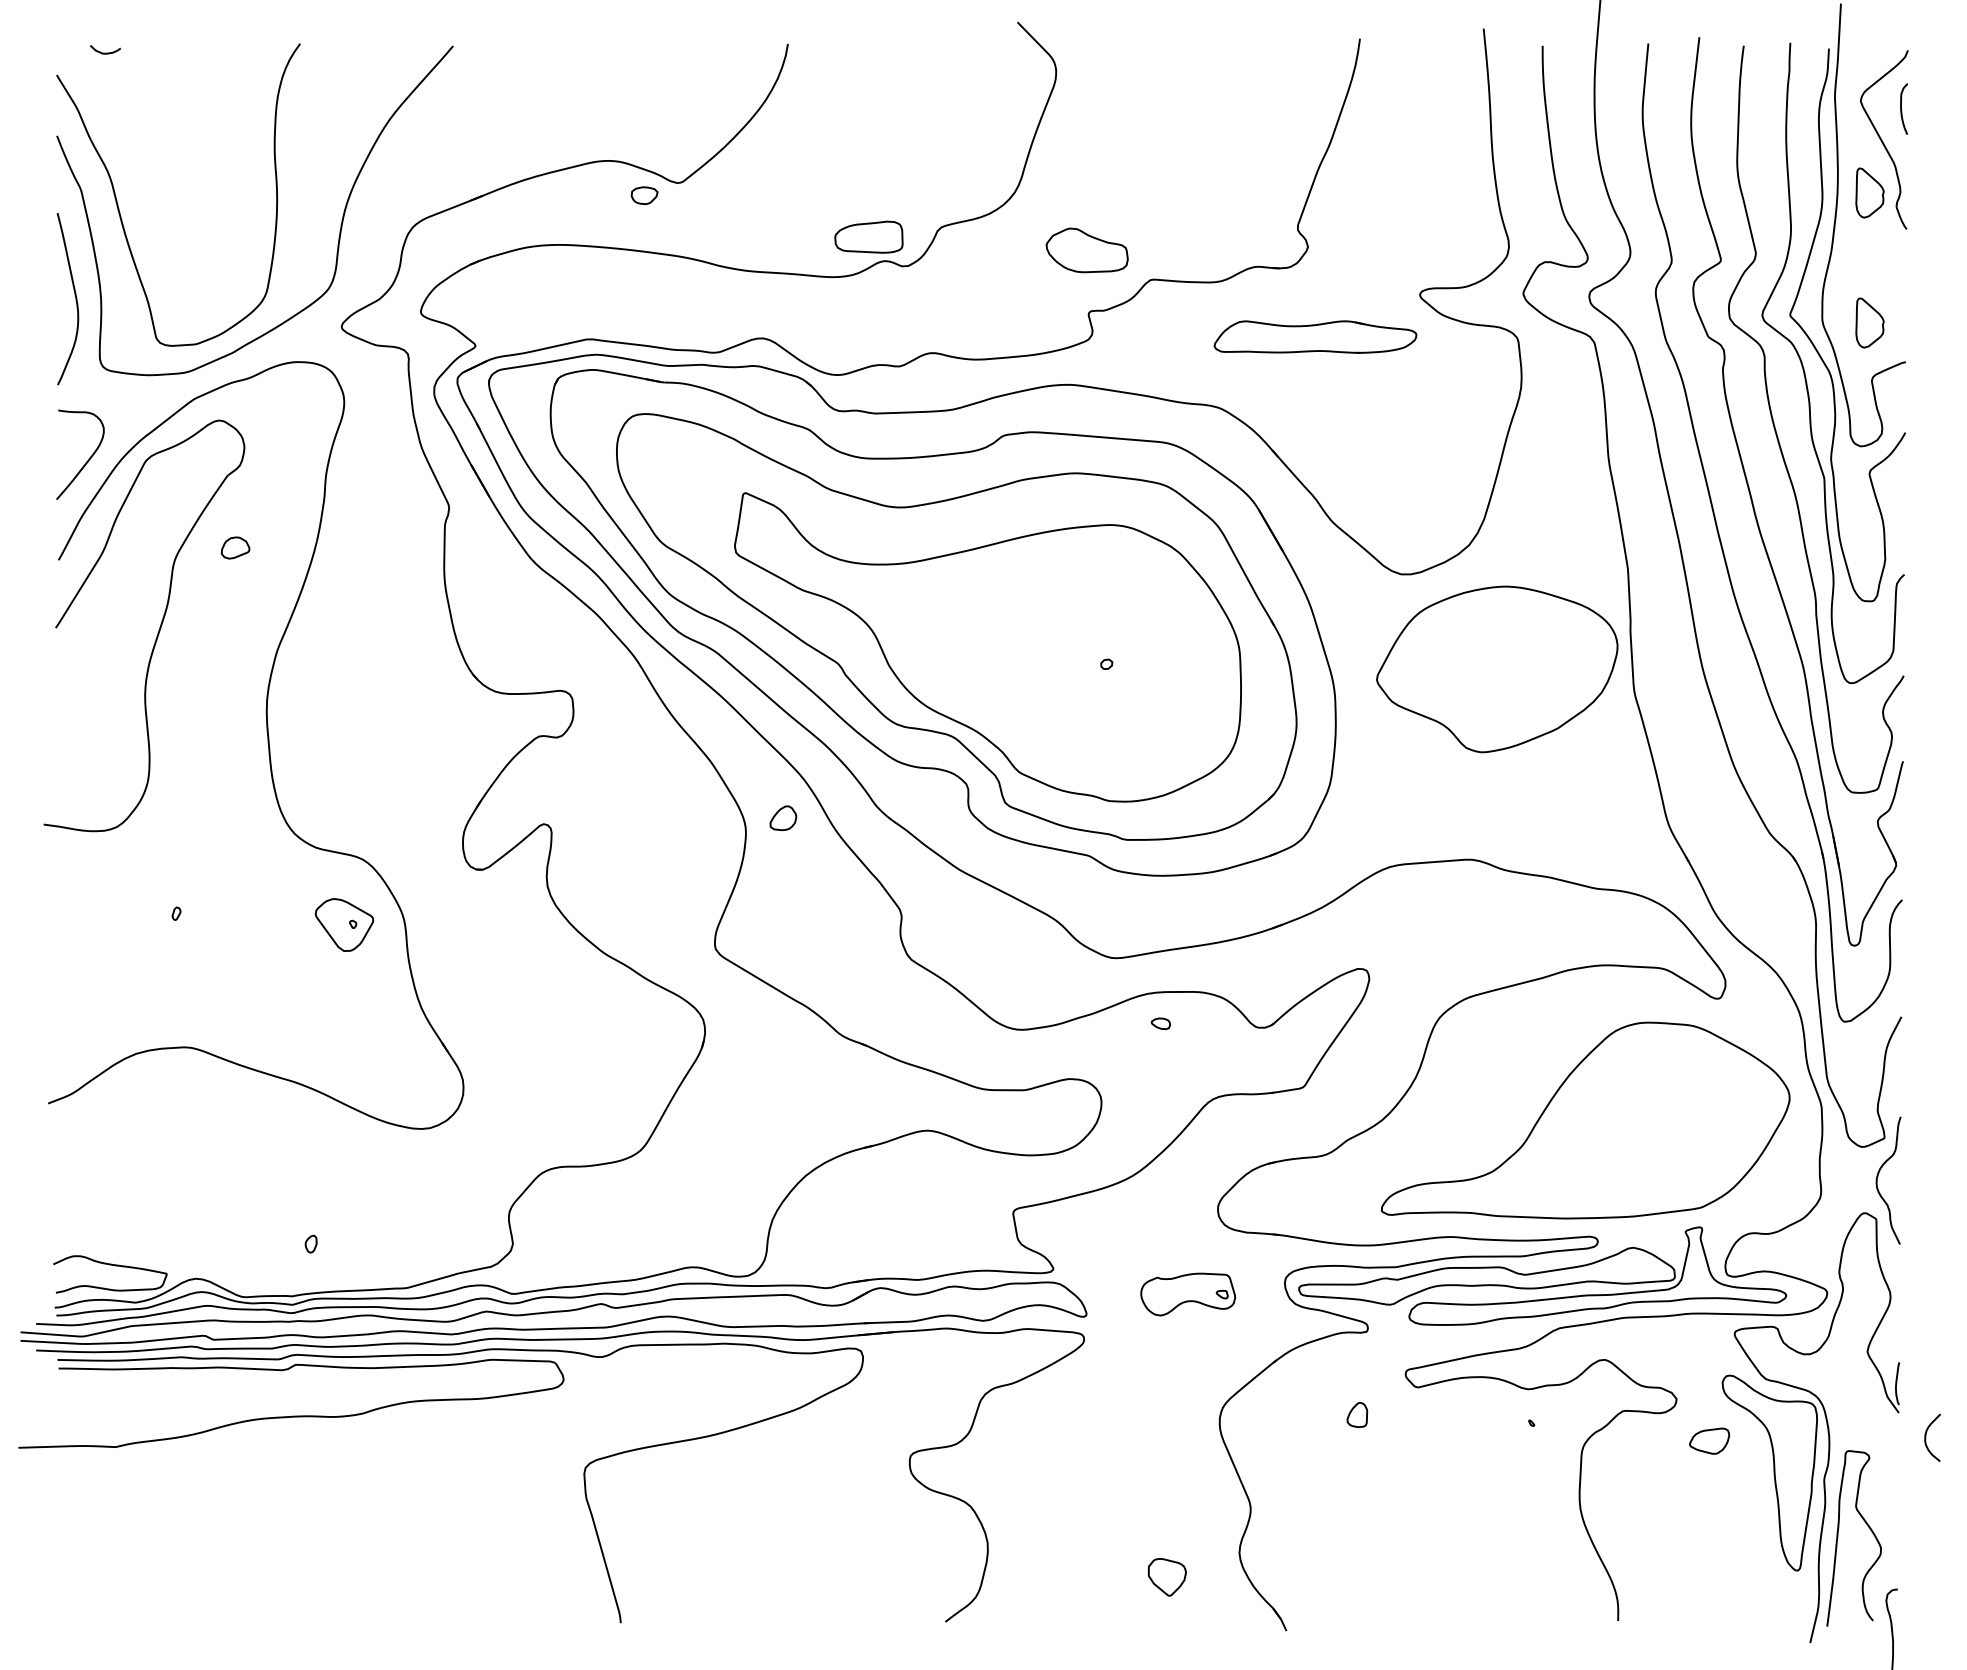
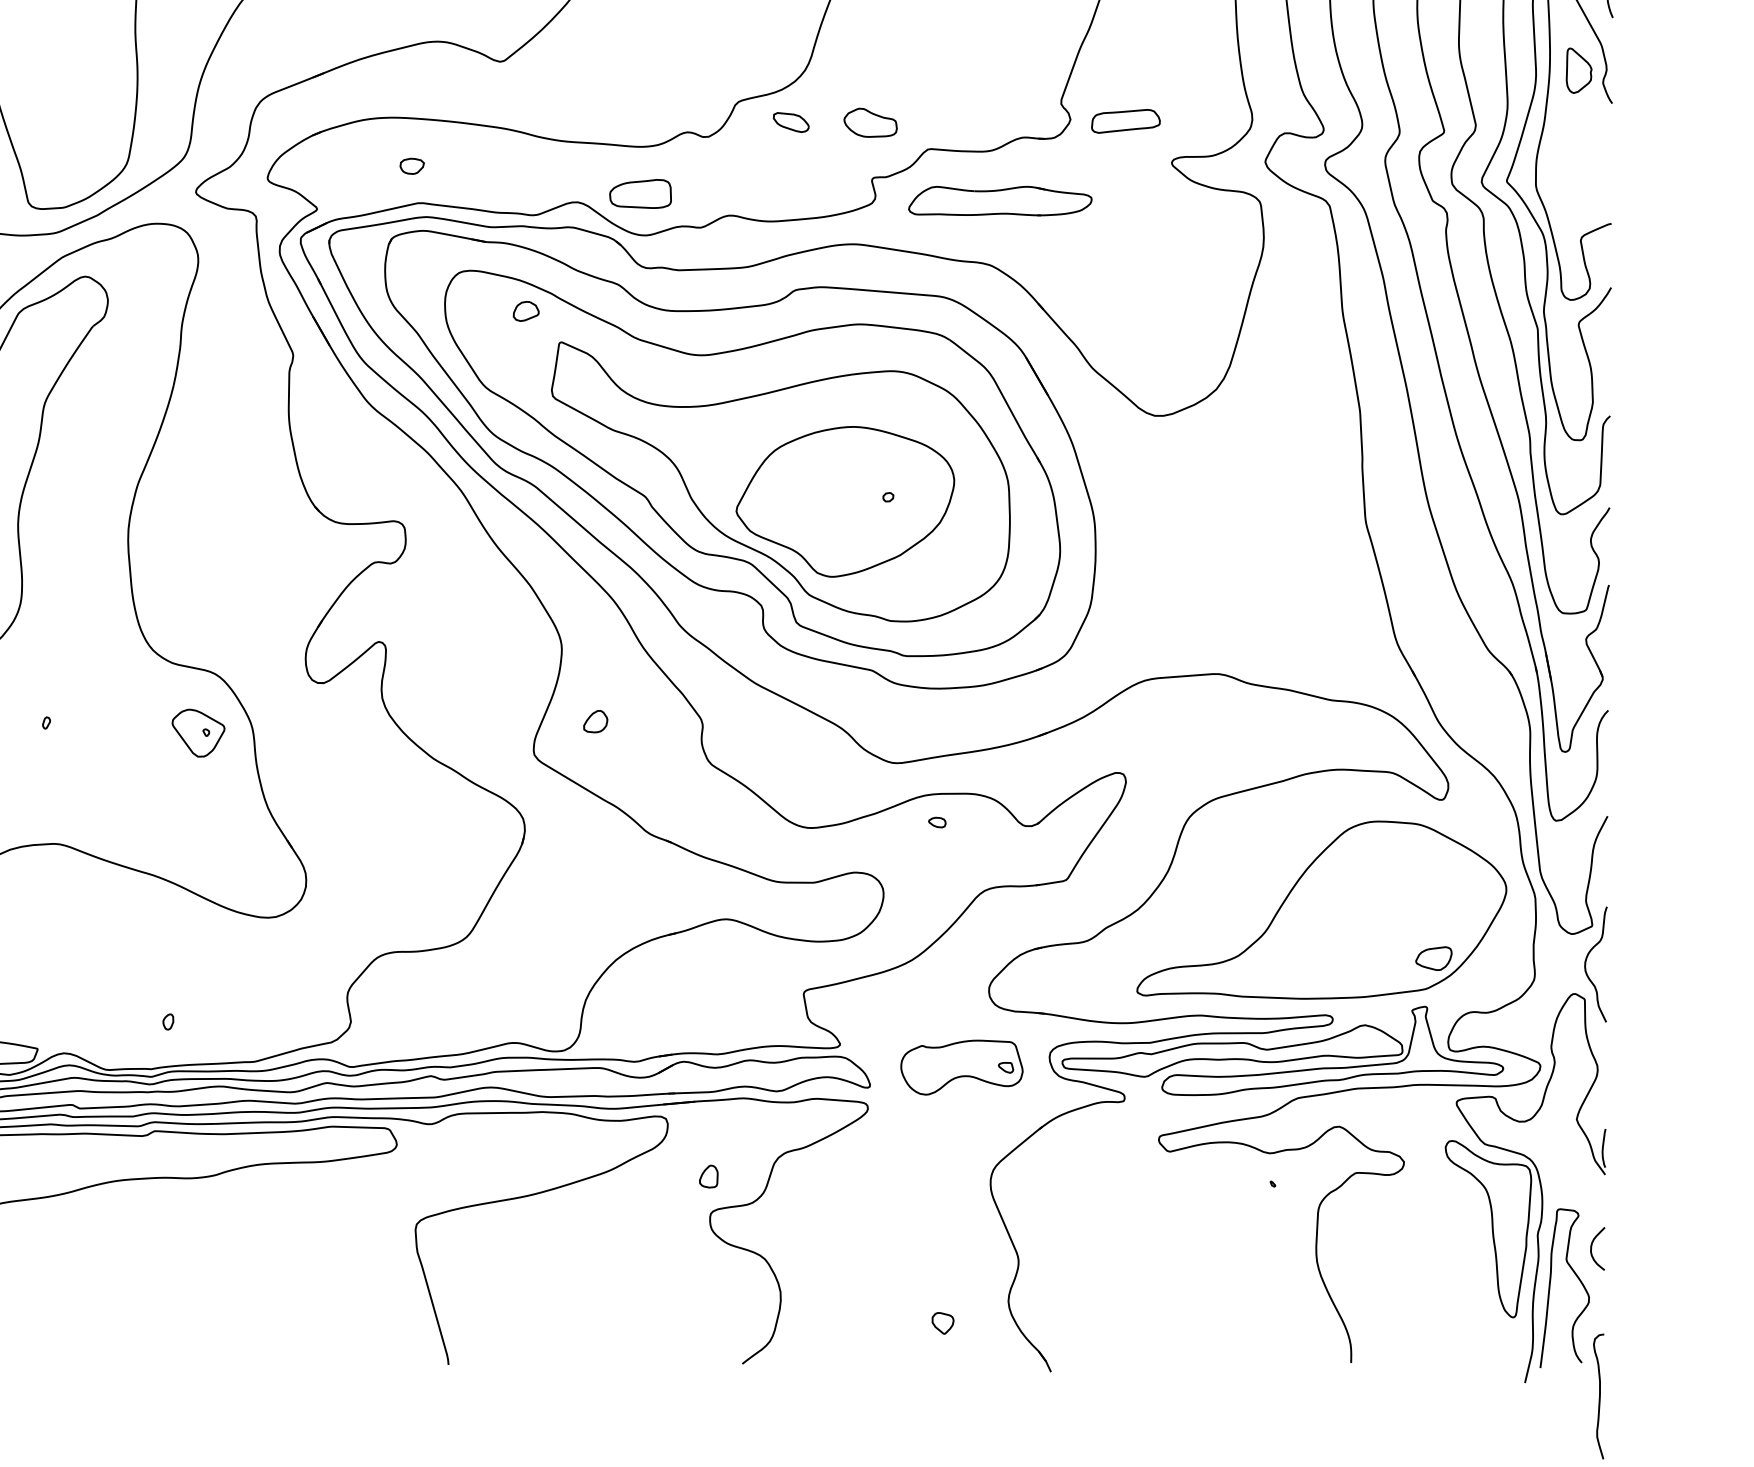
part: (644, 195) -> (412, 166), moved
part: (868, 236) -> (640, 193), moved
part: (1368, 248) -> (1125, 120), added
part: (999, 249) -> (791, 121), added
part: (1086, 250) -> (870, 122), size x0.71
part: (1869, 322) -> (1578, 187), removed
part: (1315, 336) -> (1000, 200), moved
part: (235, 547) -> (526, 310), moved
part: (1497, 669) -> (845, 501), moved
part: (783, 818) -> (595, 721), moved
part: (1188, 1294) -> (962, 1067), size x1.43
part: (1357, 1414) -> (708, 1176), moved
curve: (1926, 1437) -> (1592, 1248), moved
part: (1709, 1440) -> (1433, 958), moved
part: (1166, 1576) -> (942, 1322), size x0.62

